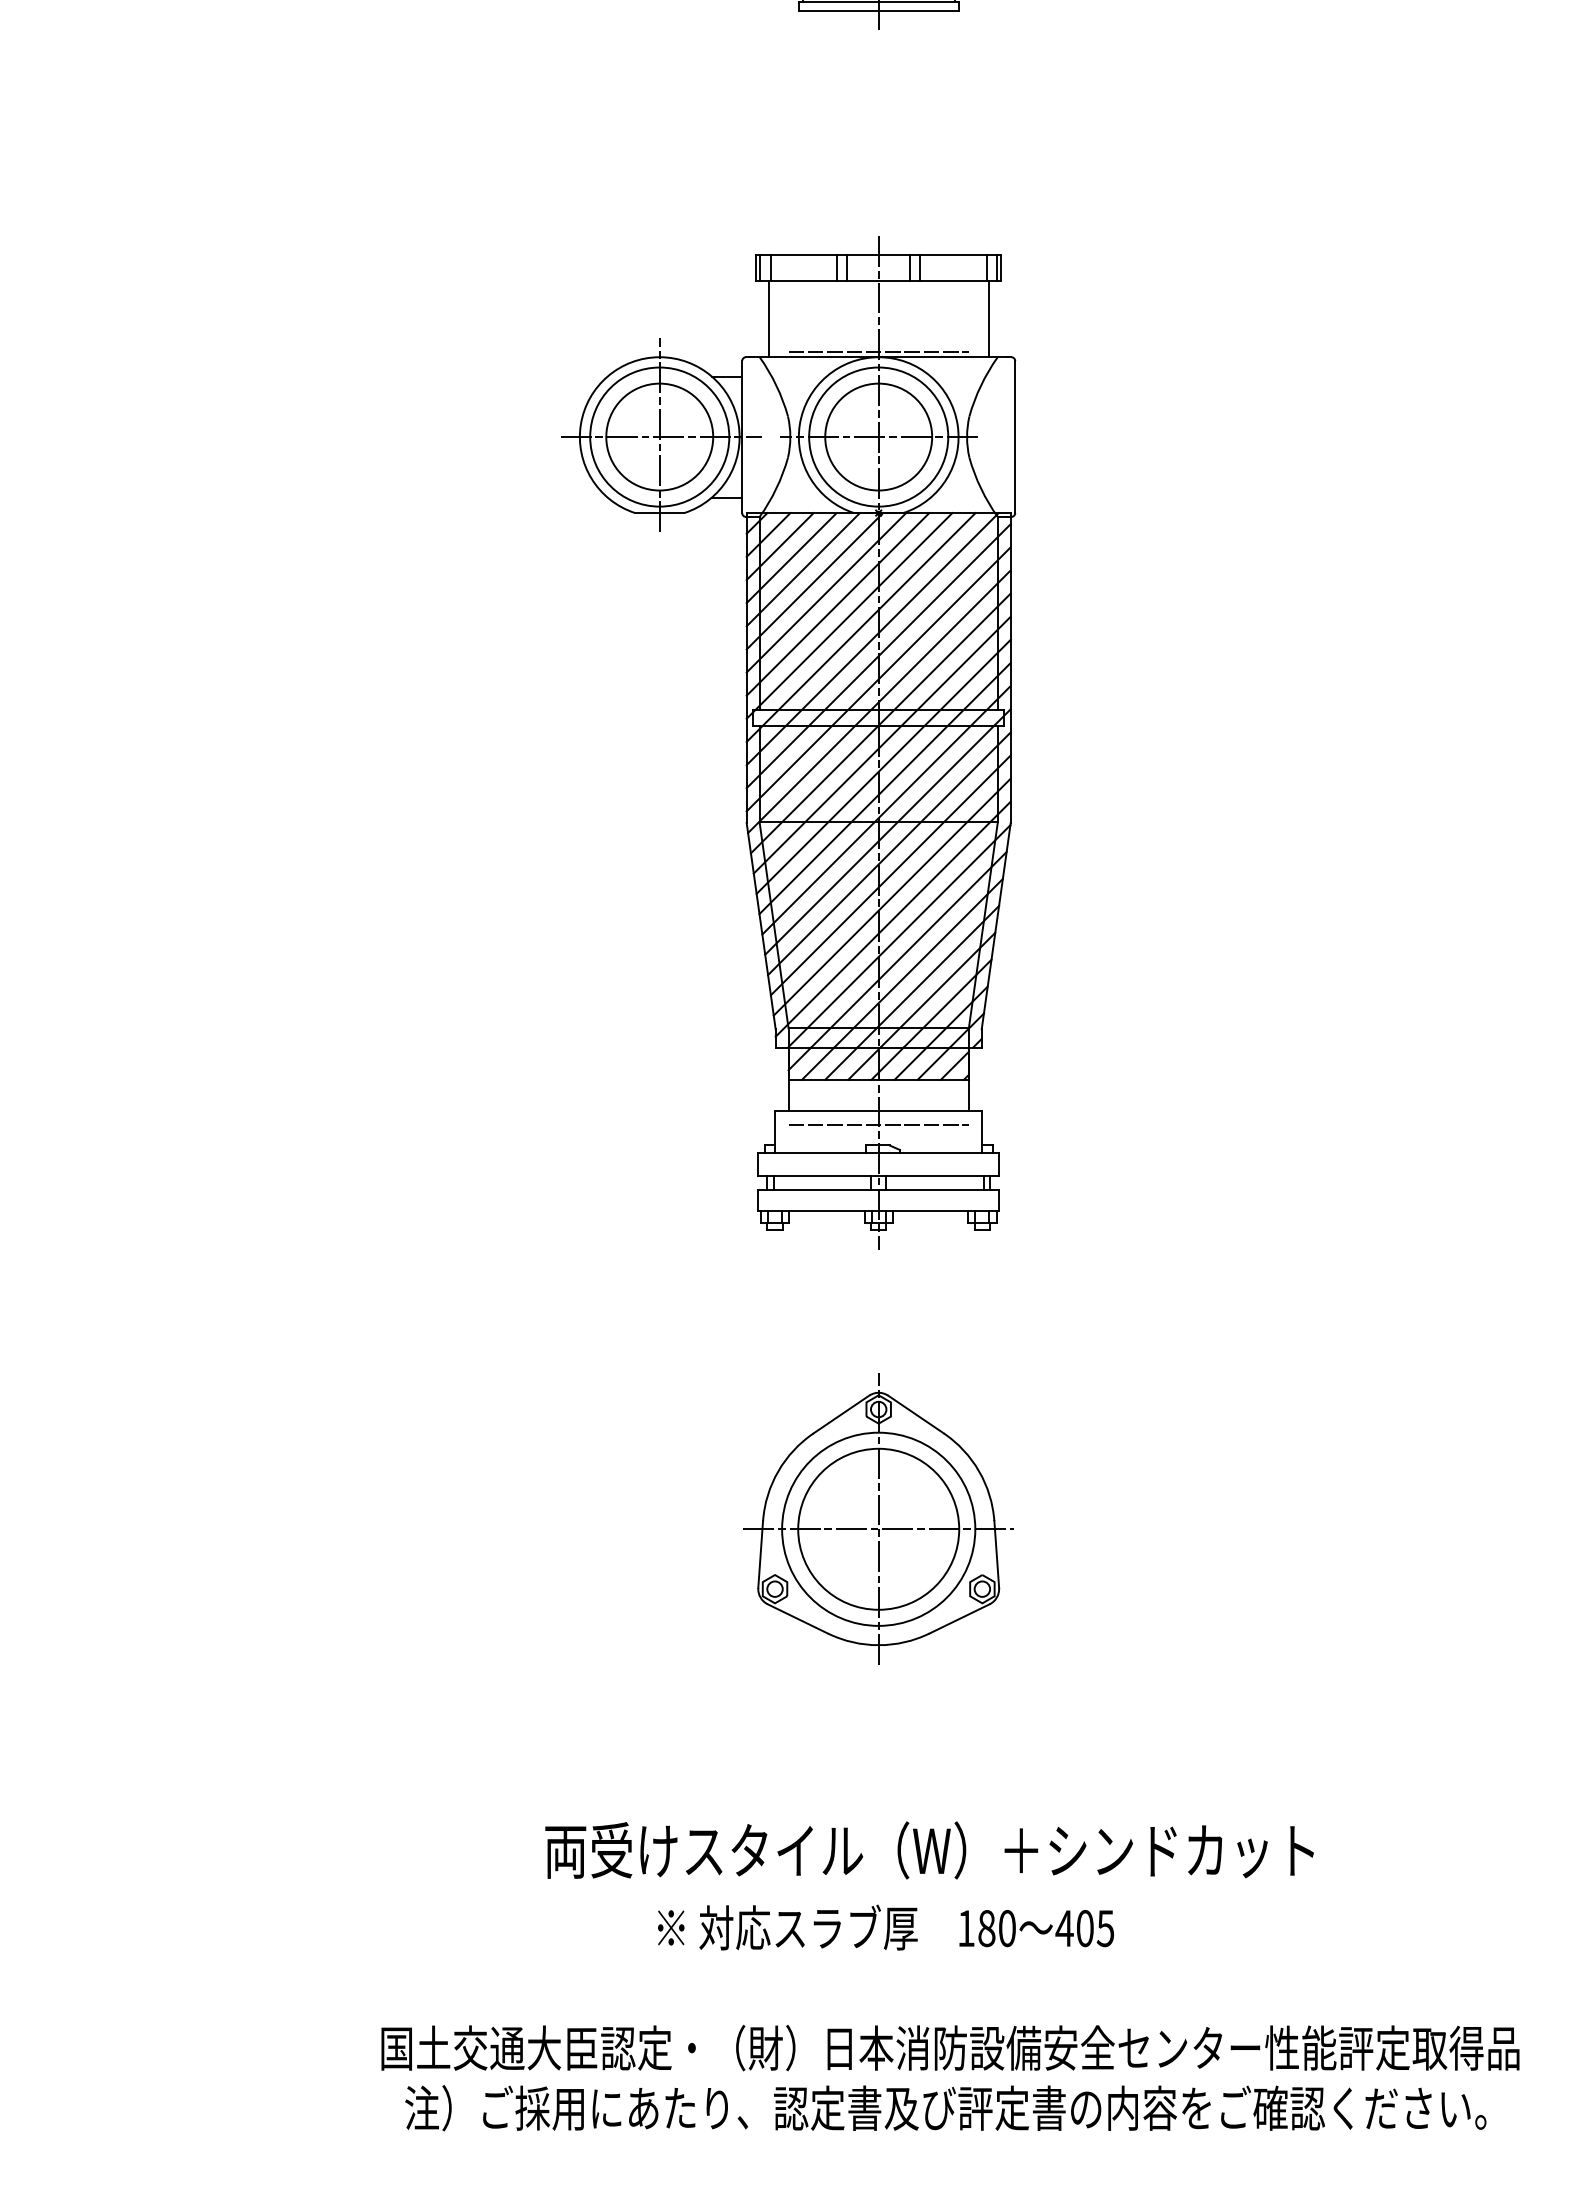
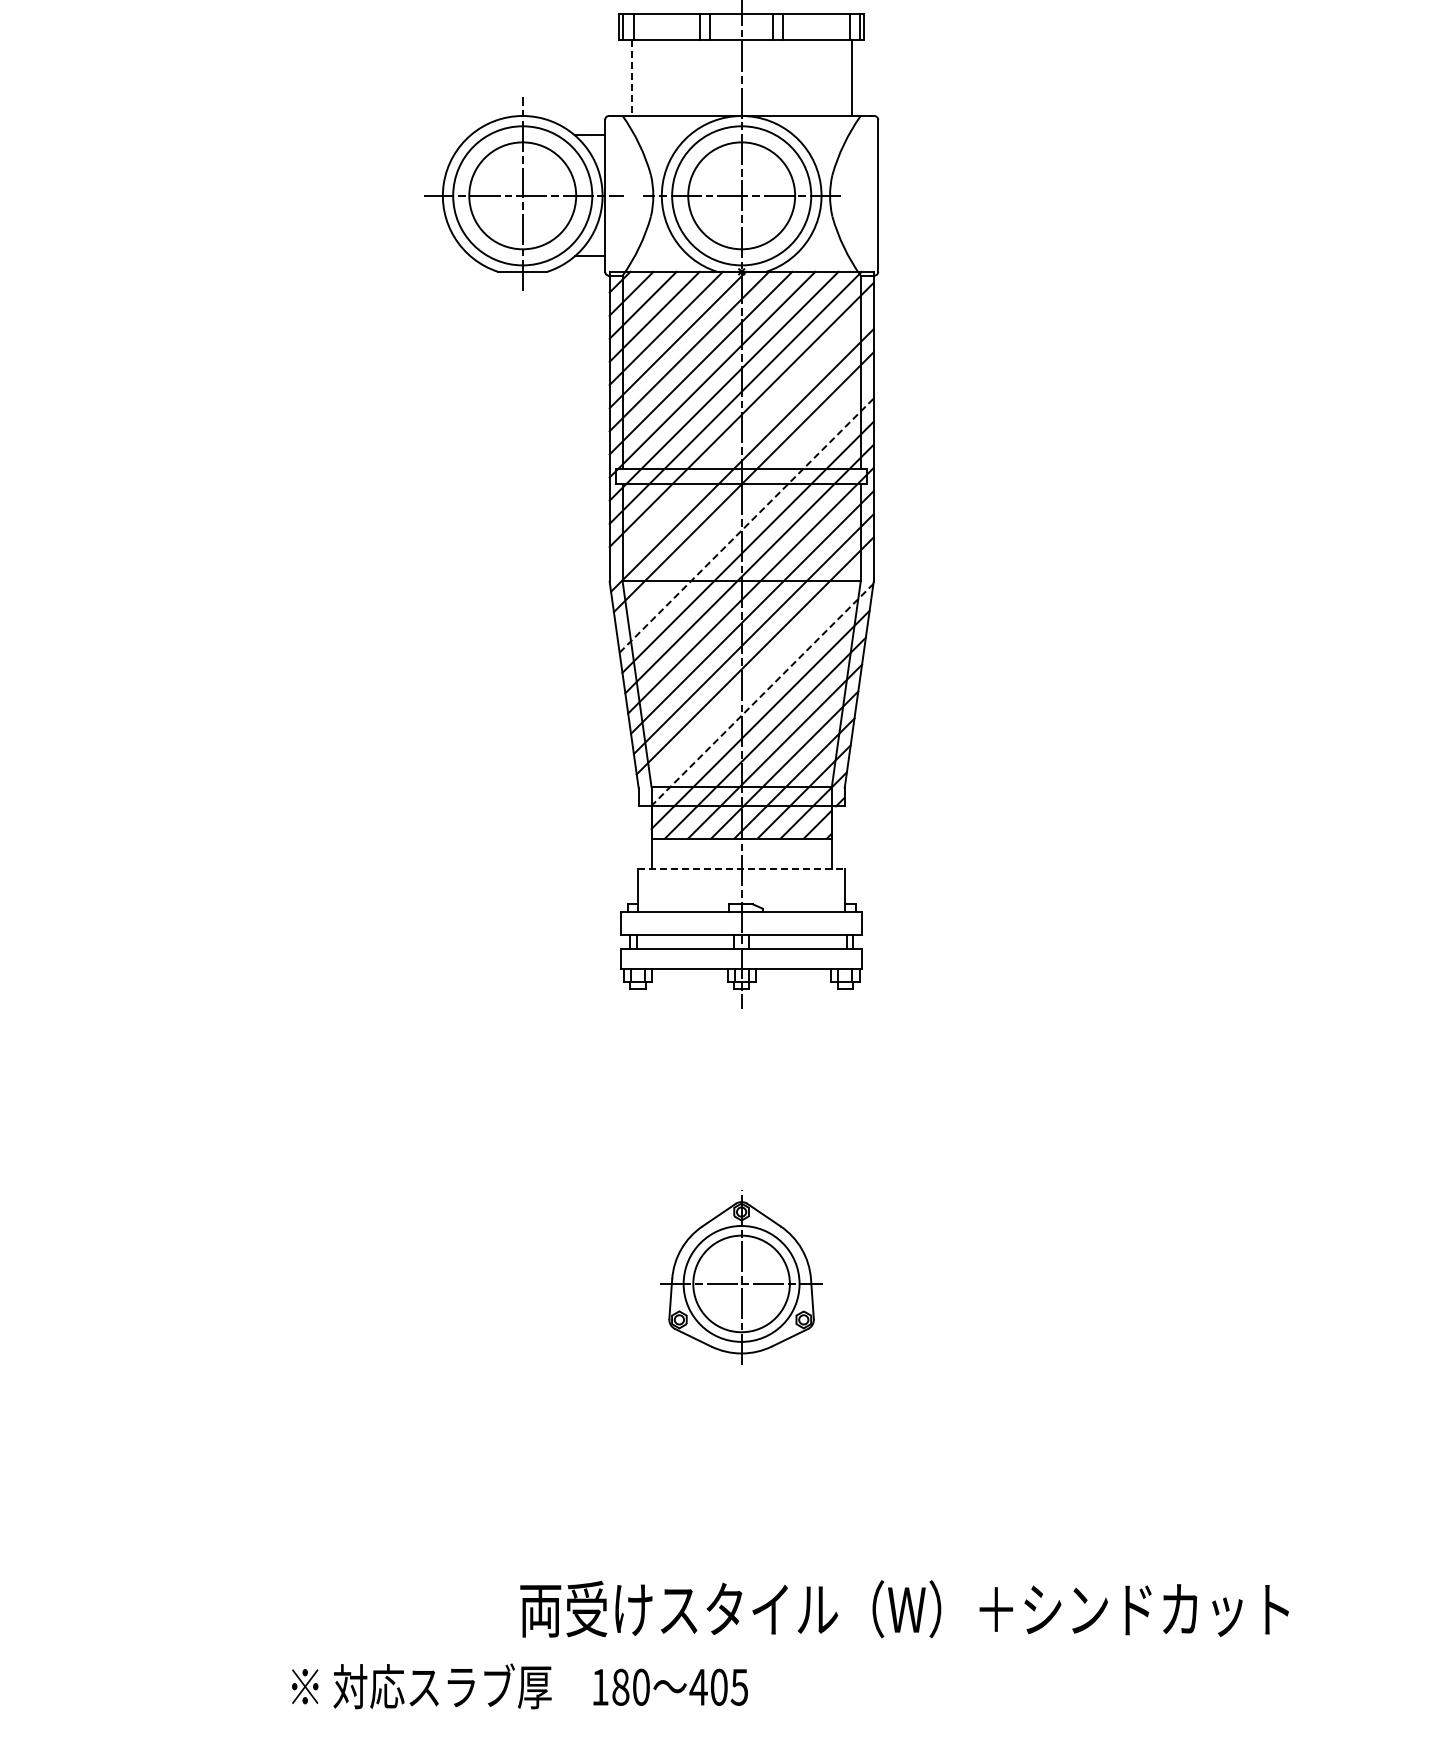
line: (768, 319) -> (631, 78), solid -> dashed
line: (878, 352) -> (741, 111), removed
line: (878, 679) -> (741, 438), removed
line: (881, 744) -> (744, 503), removed
line: (883, 766) -> (746, 525), solid -> dashed
line: (892, 918) -> (755, 677), removed
line: (899, 936) -> (762, 695), solid -> dashed
line: (878, 1110) -> (741, 869), solid -> dashed
line: (878, 1124) -> (741, 883), removed
part: (878, 1518) -> (741, 1277), size x0.6
text: (929, 1850) -> (904, 1609), moved
text: (885, 1927) -> (519, 1686), moved

